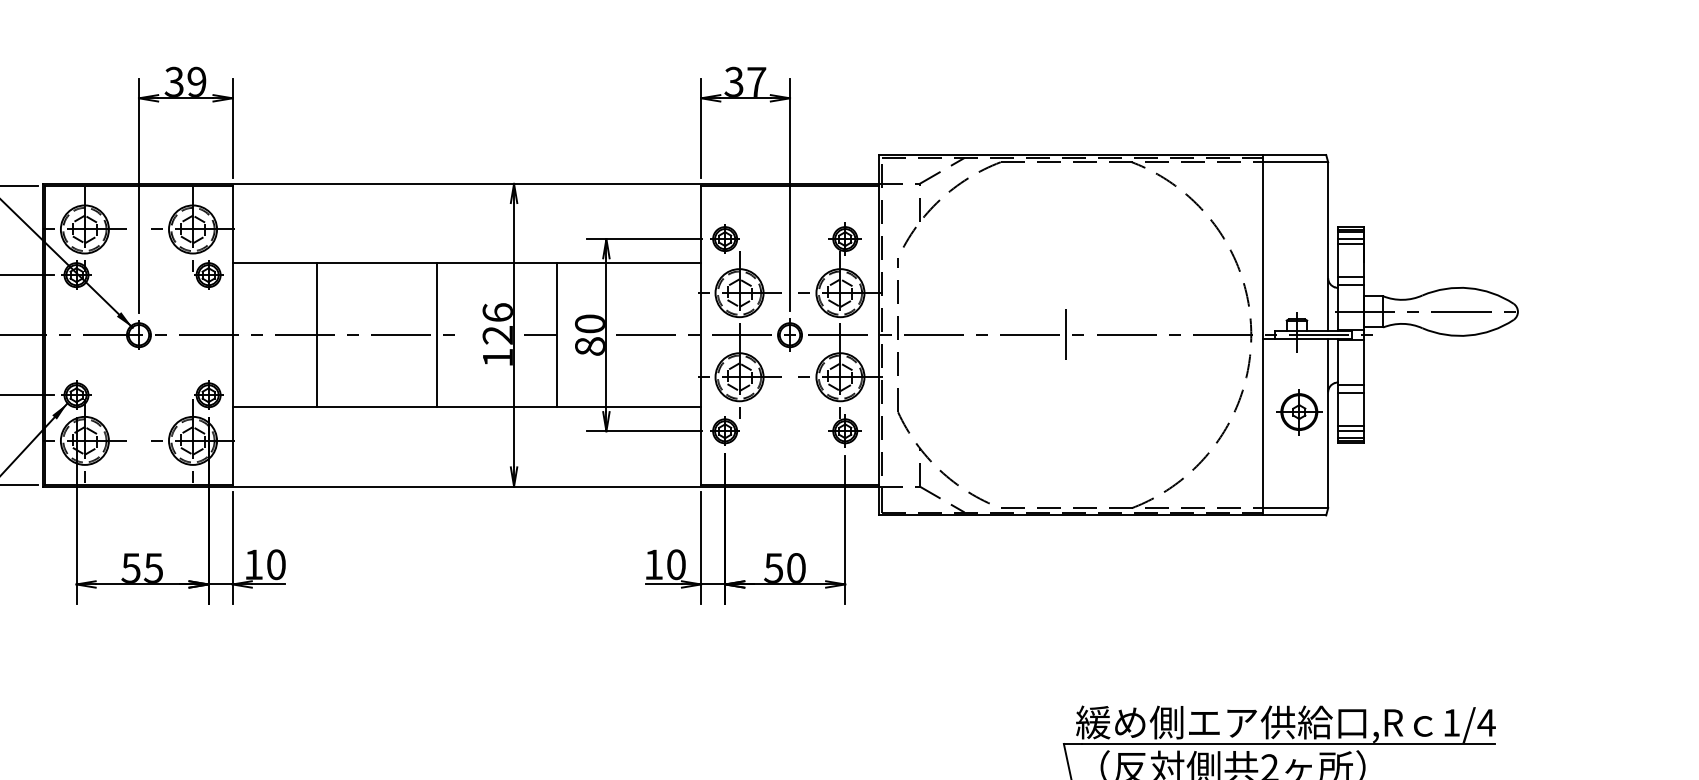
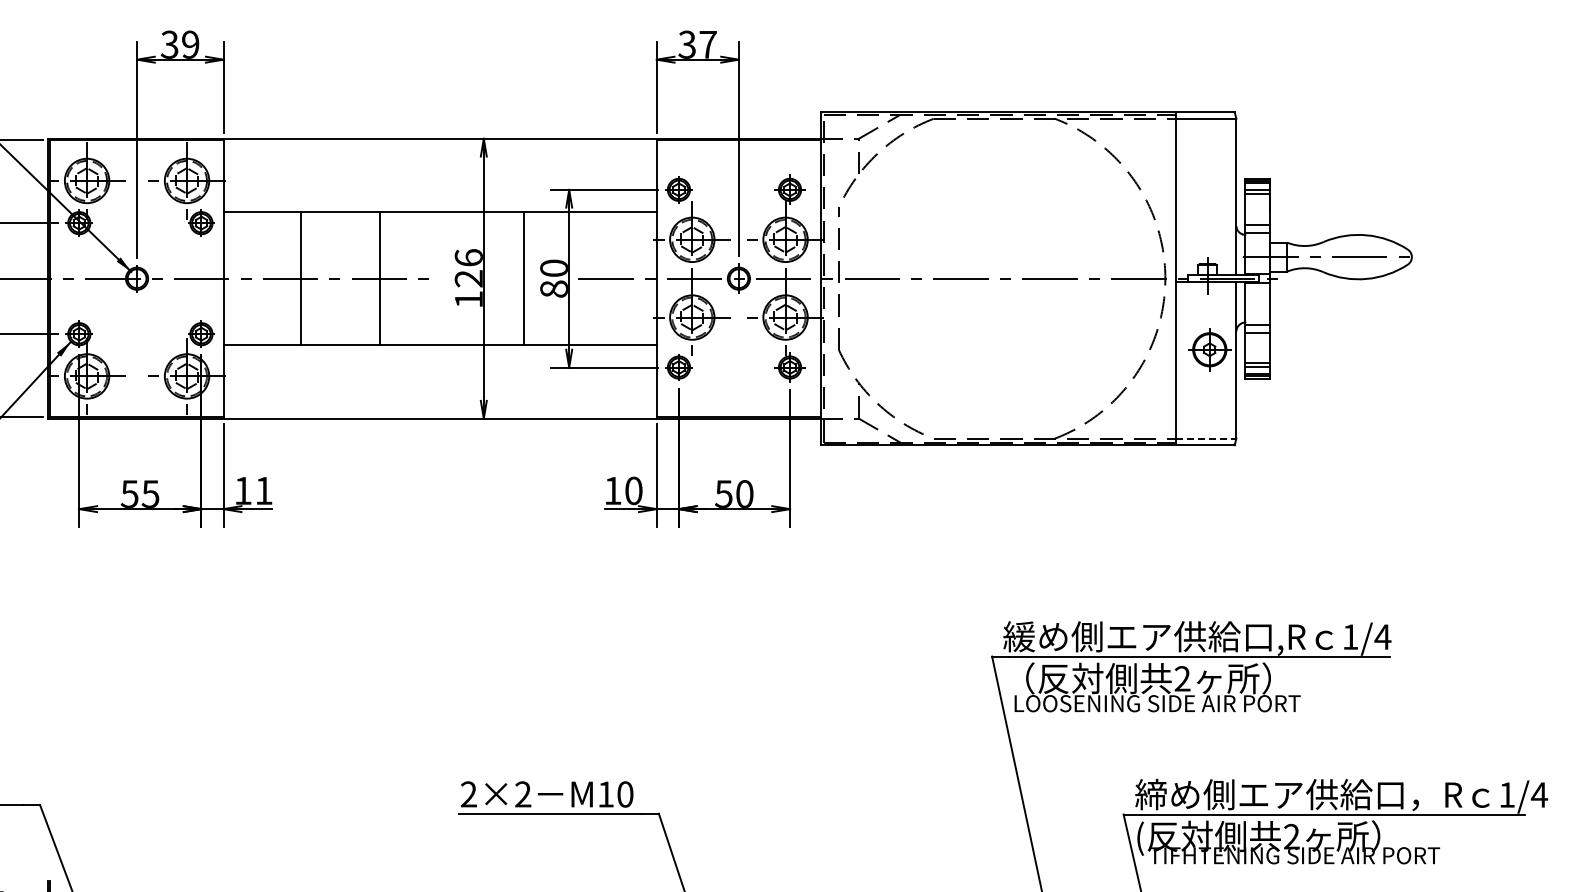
line: (1066, 333) -> (994, 277), removed
line: (436, 334) -> (380, 278), moved
line: (539, 334) -> (507, 278), removed
line: (1295, 508) -> (1206, 438), solid -> dashed
text: (275, 564) -> (263, 490), 10 -> 11

